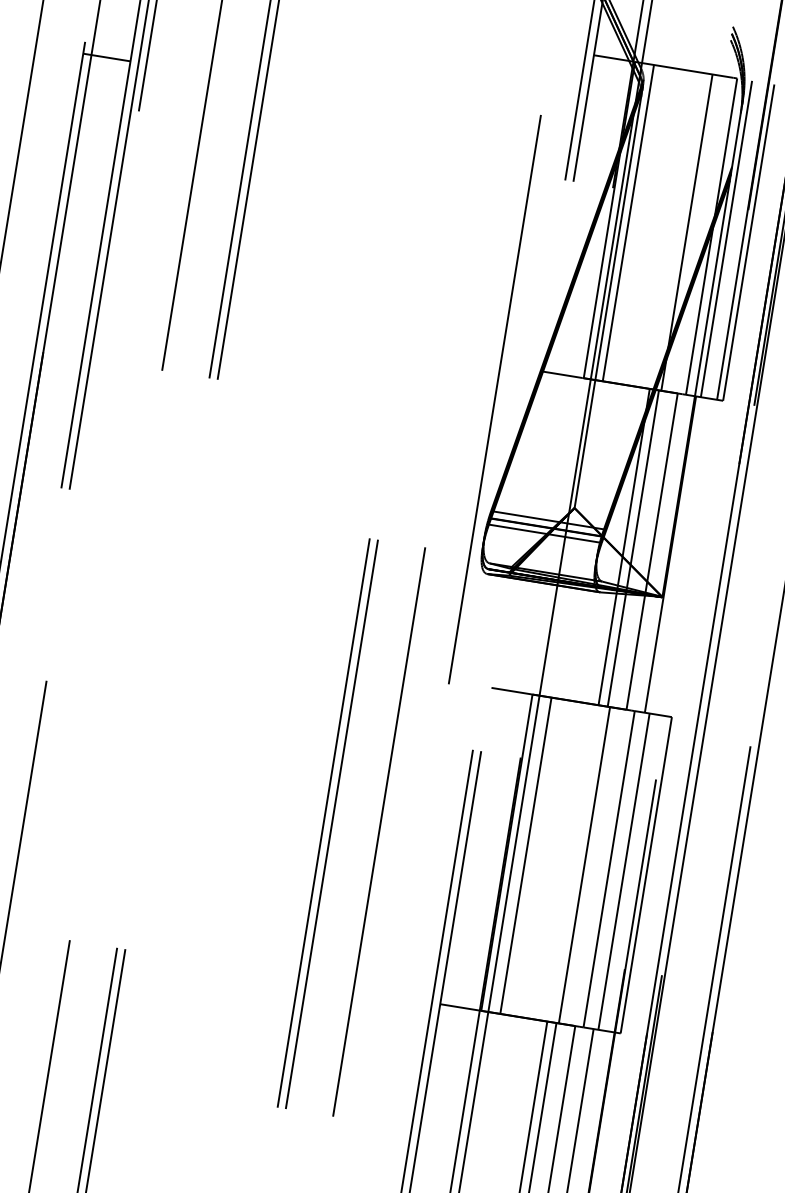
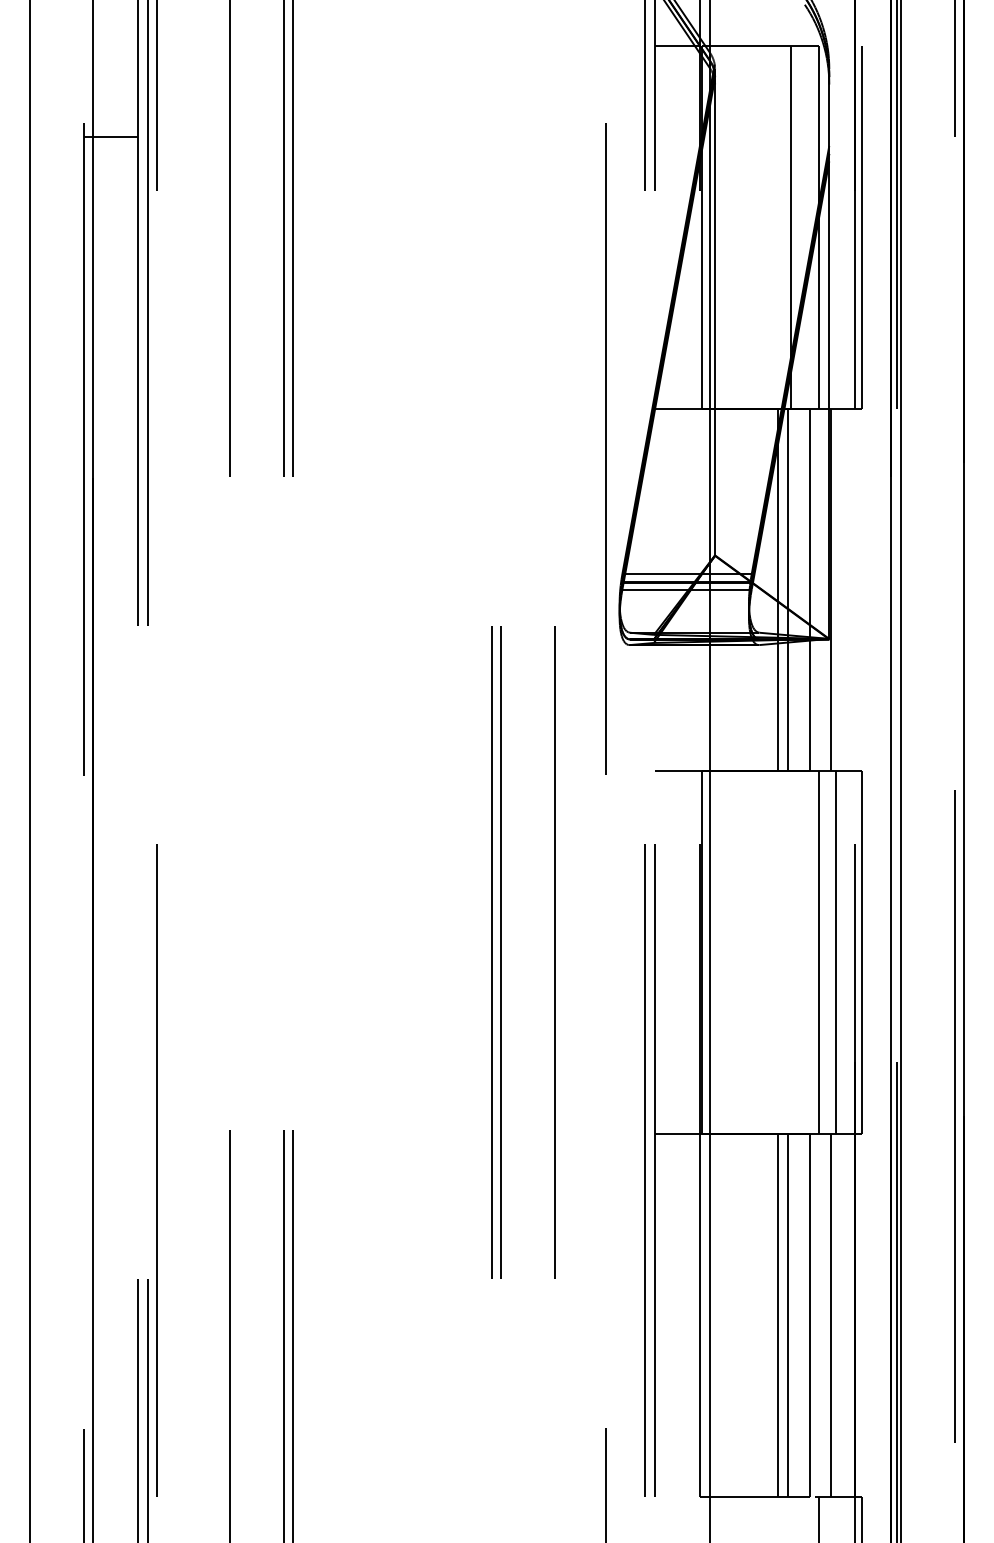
line: (628, 223) -> (723, 227), removed
line: (726, 239) -> (836, 227), removed
line: (525, 855) -> (723, 952), removed
line: (584, 864) -> (790, 952), removed

